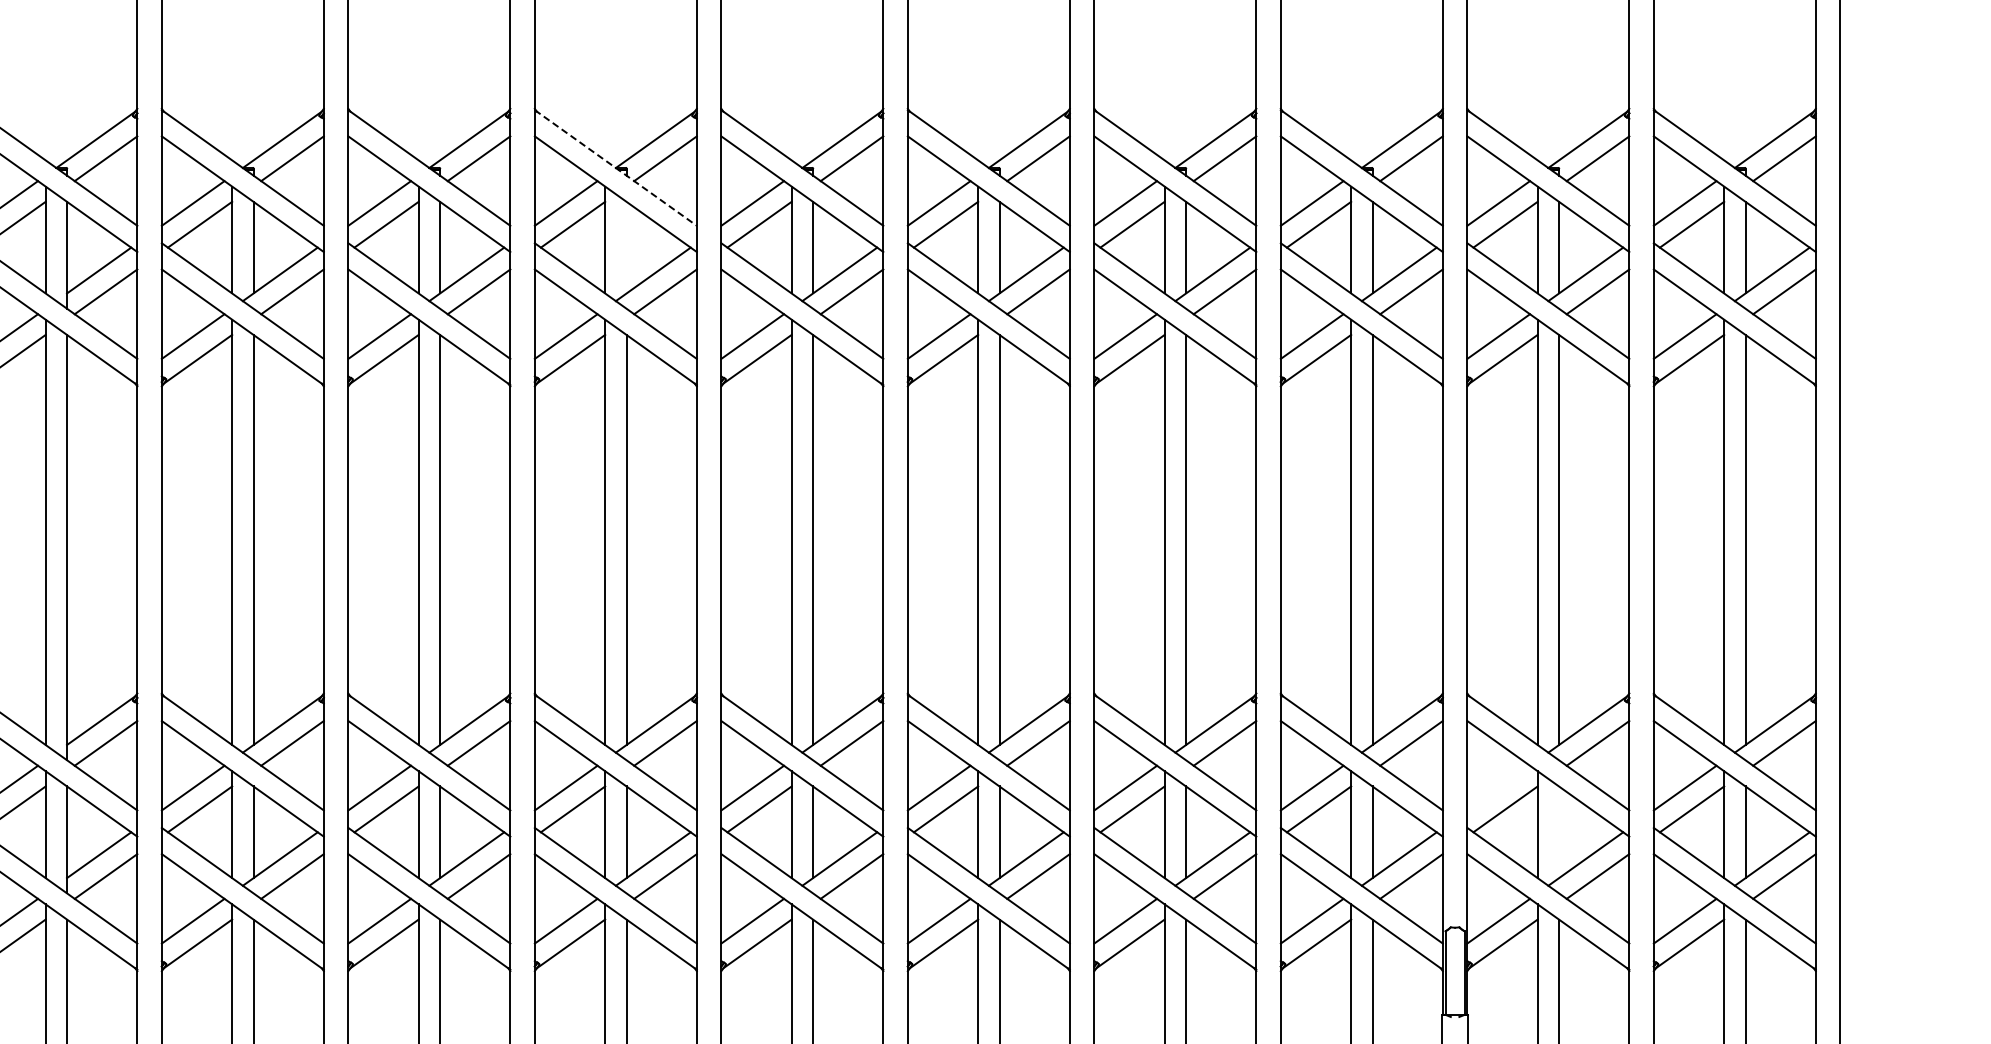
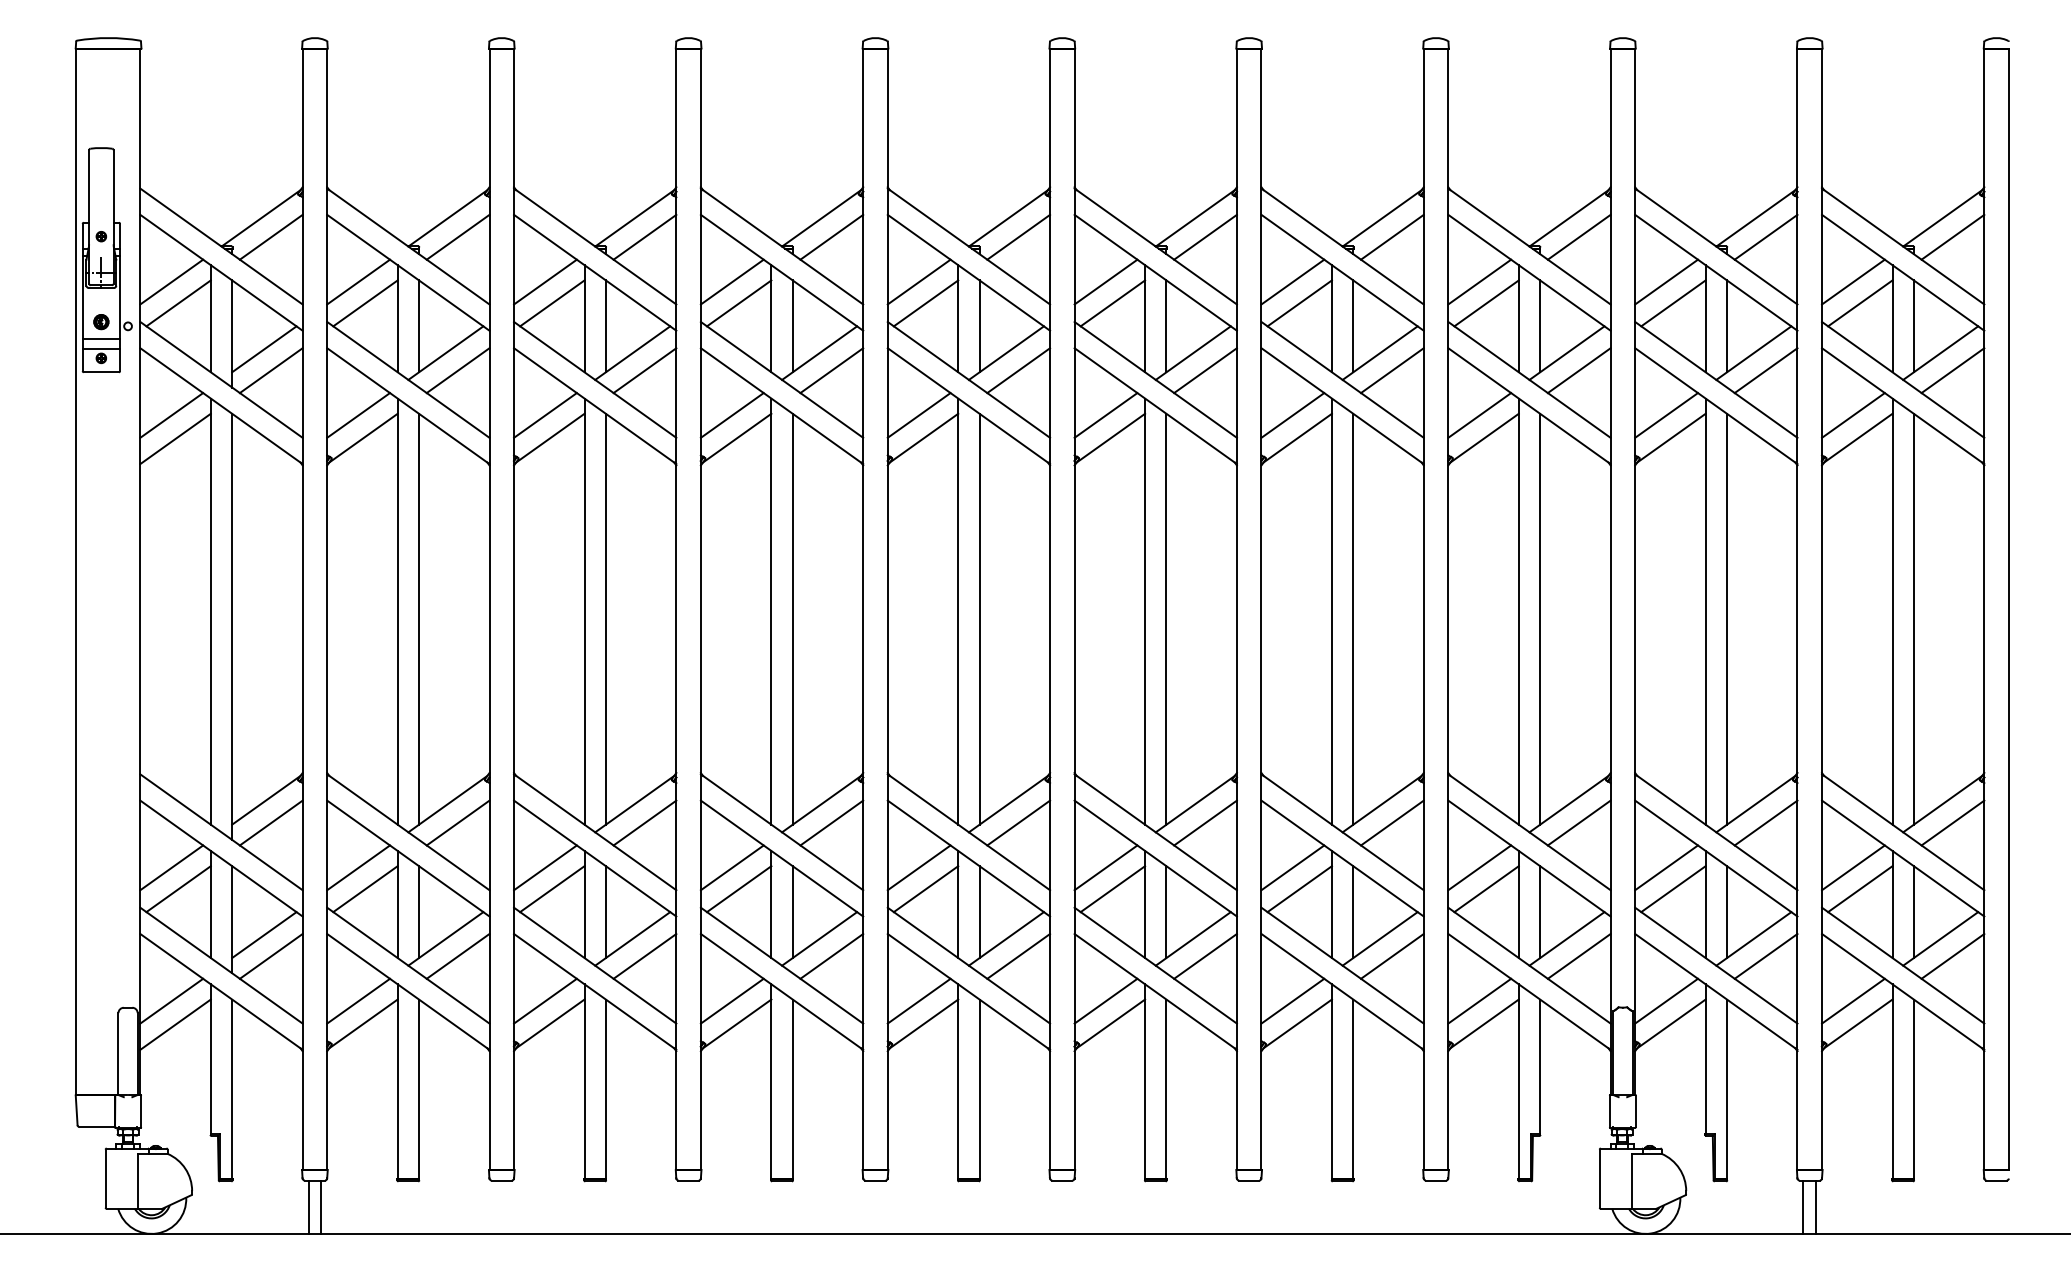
line: (616, 167) -> (782, 246), dashed -> solid
line: (626, 247) -> (792, 326), added
line: (1498, 787) -> (1666, 867), added
line: (1559, 832) -> (1727, 912), added

